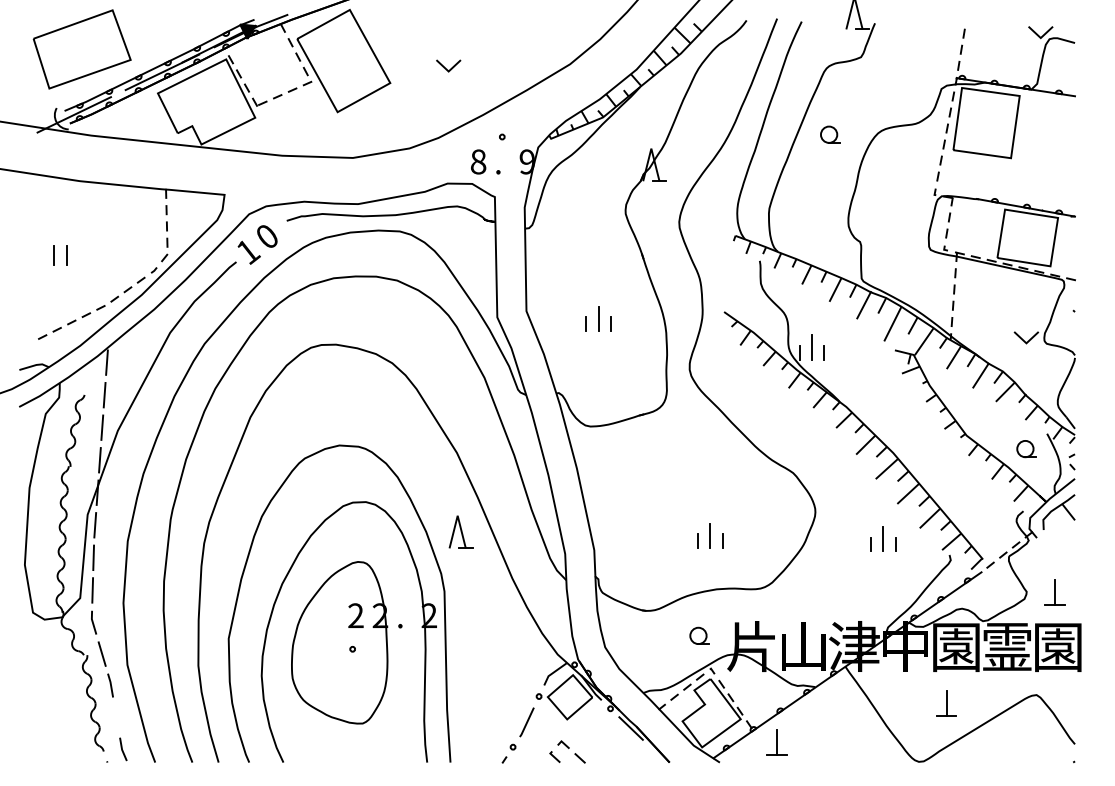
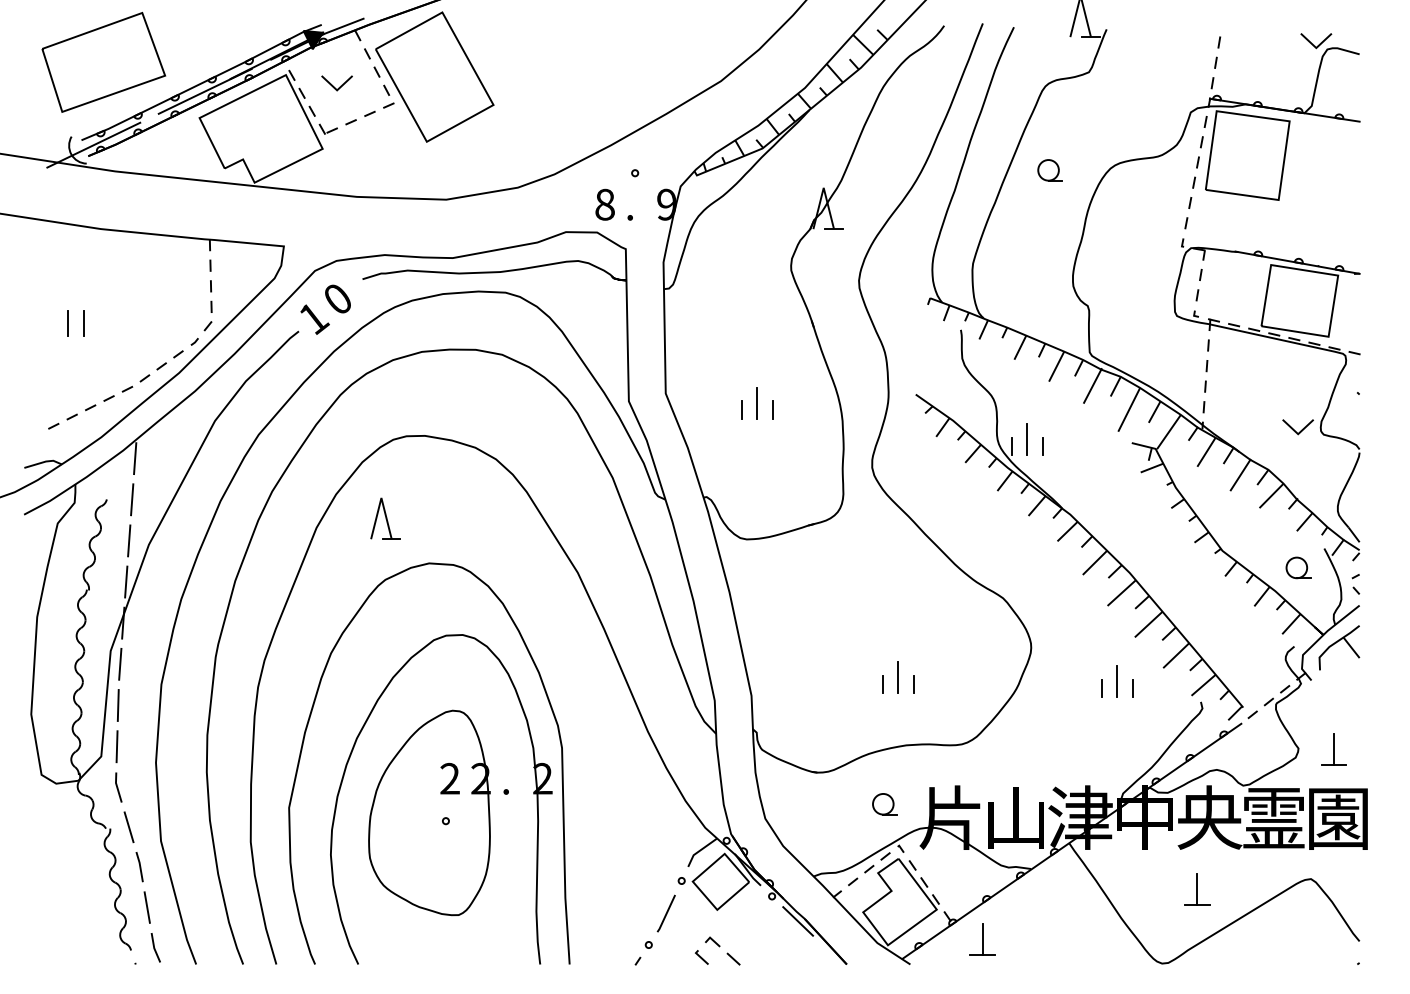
line: (445, 67) -> (333, 85), moved
part: (460, 531) -> (384, 517), moved
text: (956, 646) -> (1209, 817), 園 -> 央
line: (116, 717) -> (147, 907), added

